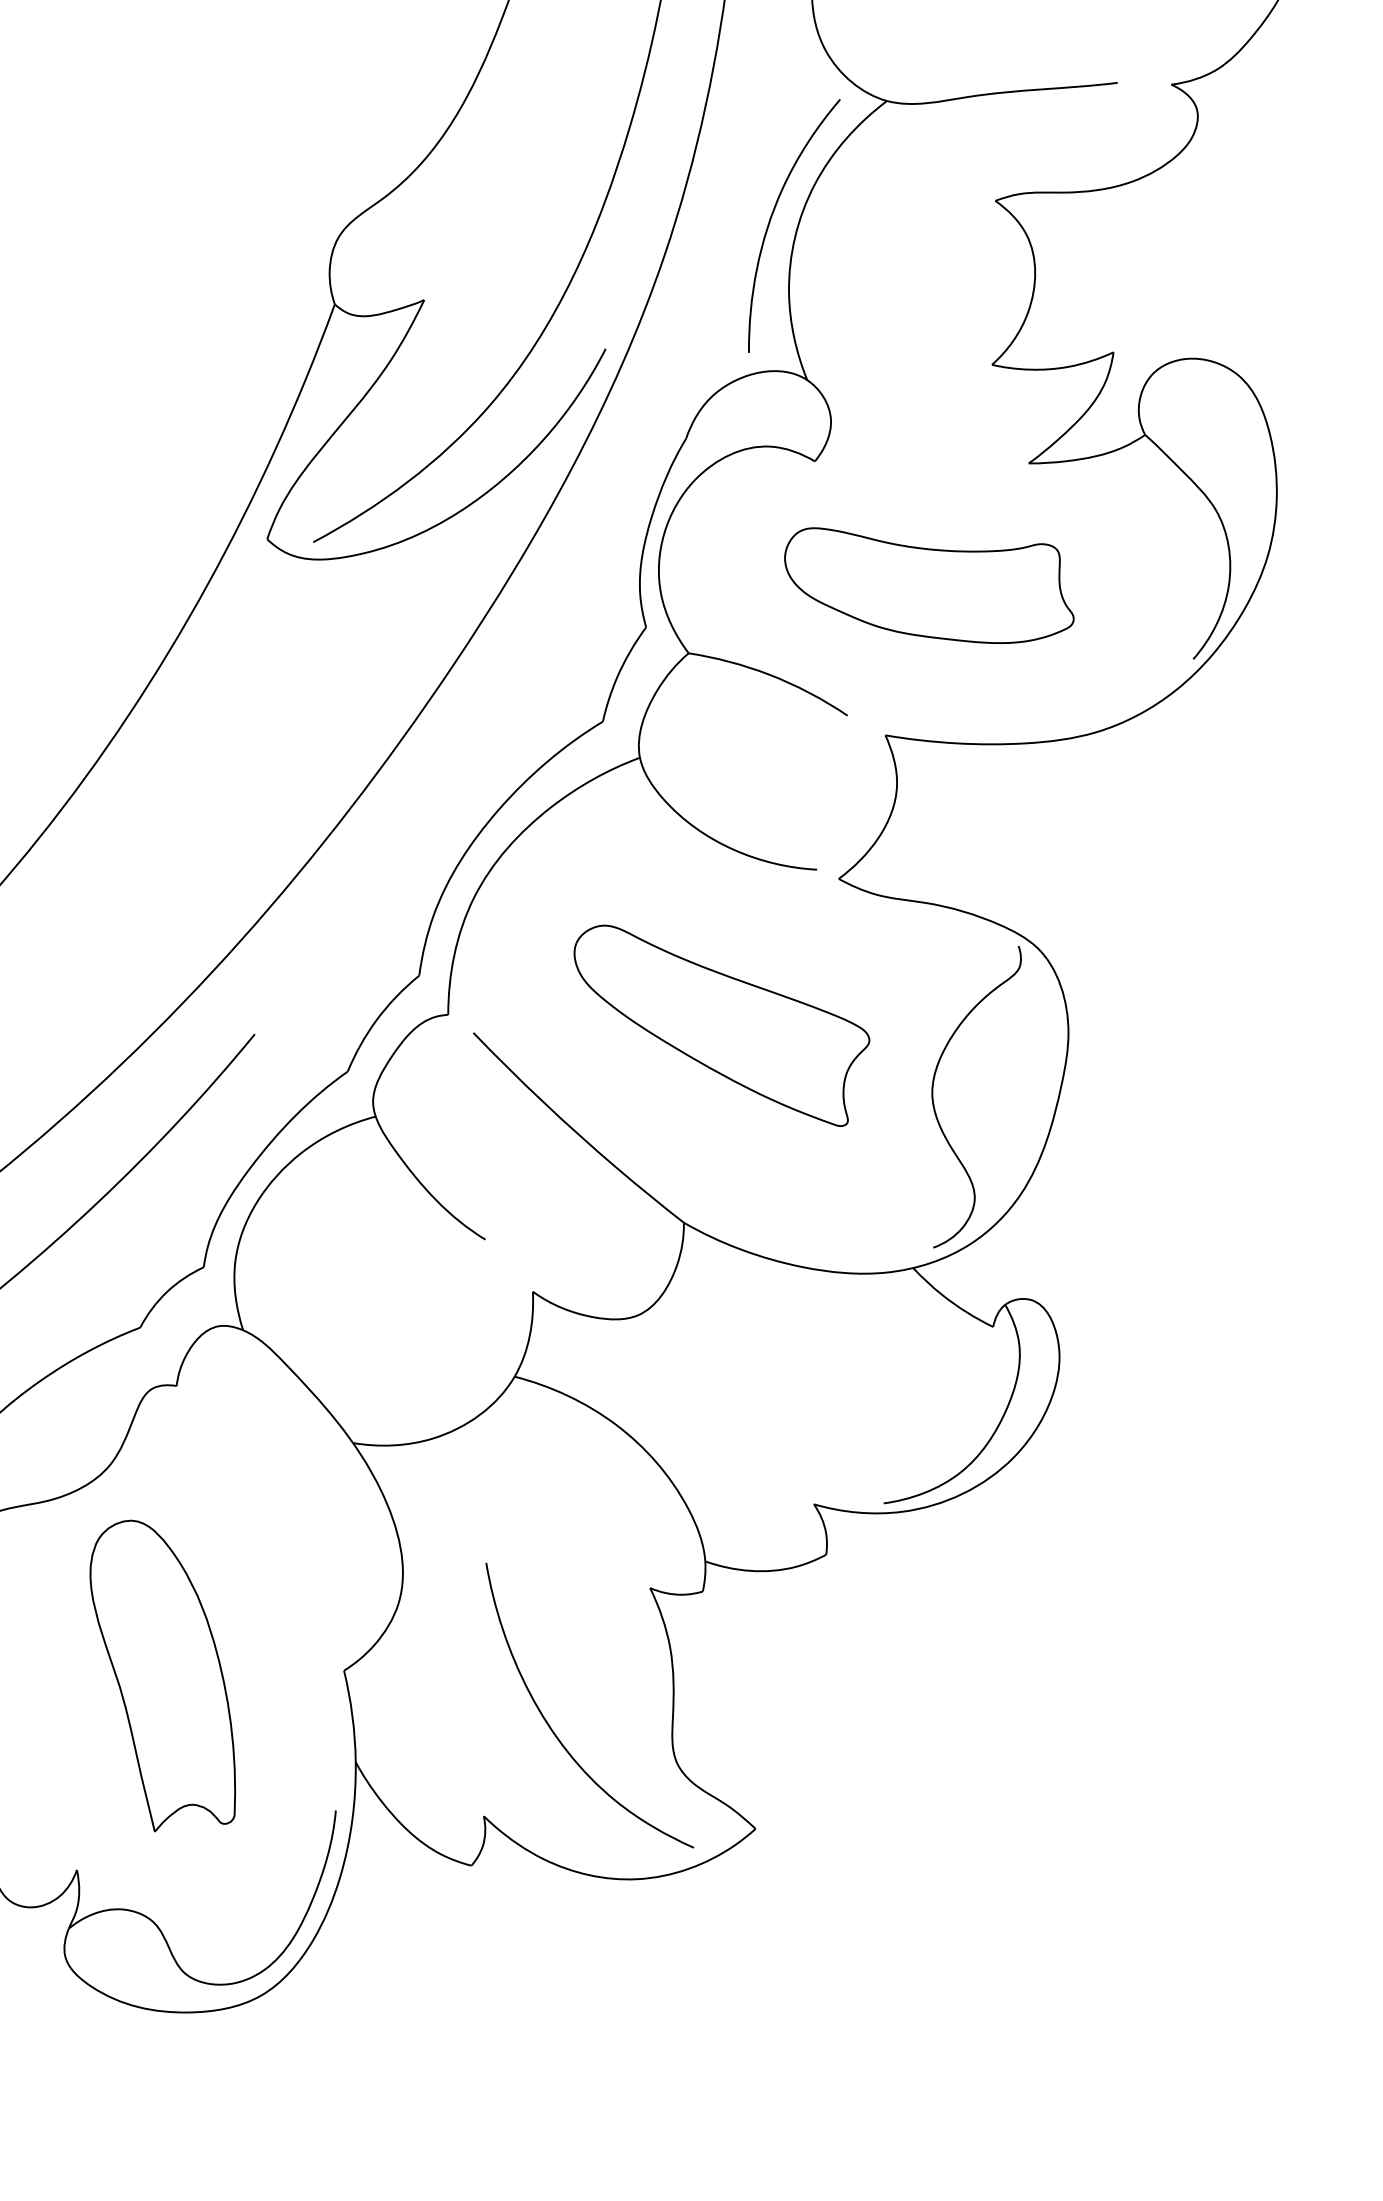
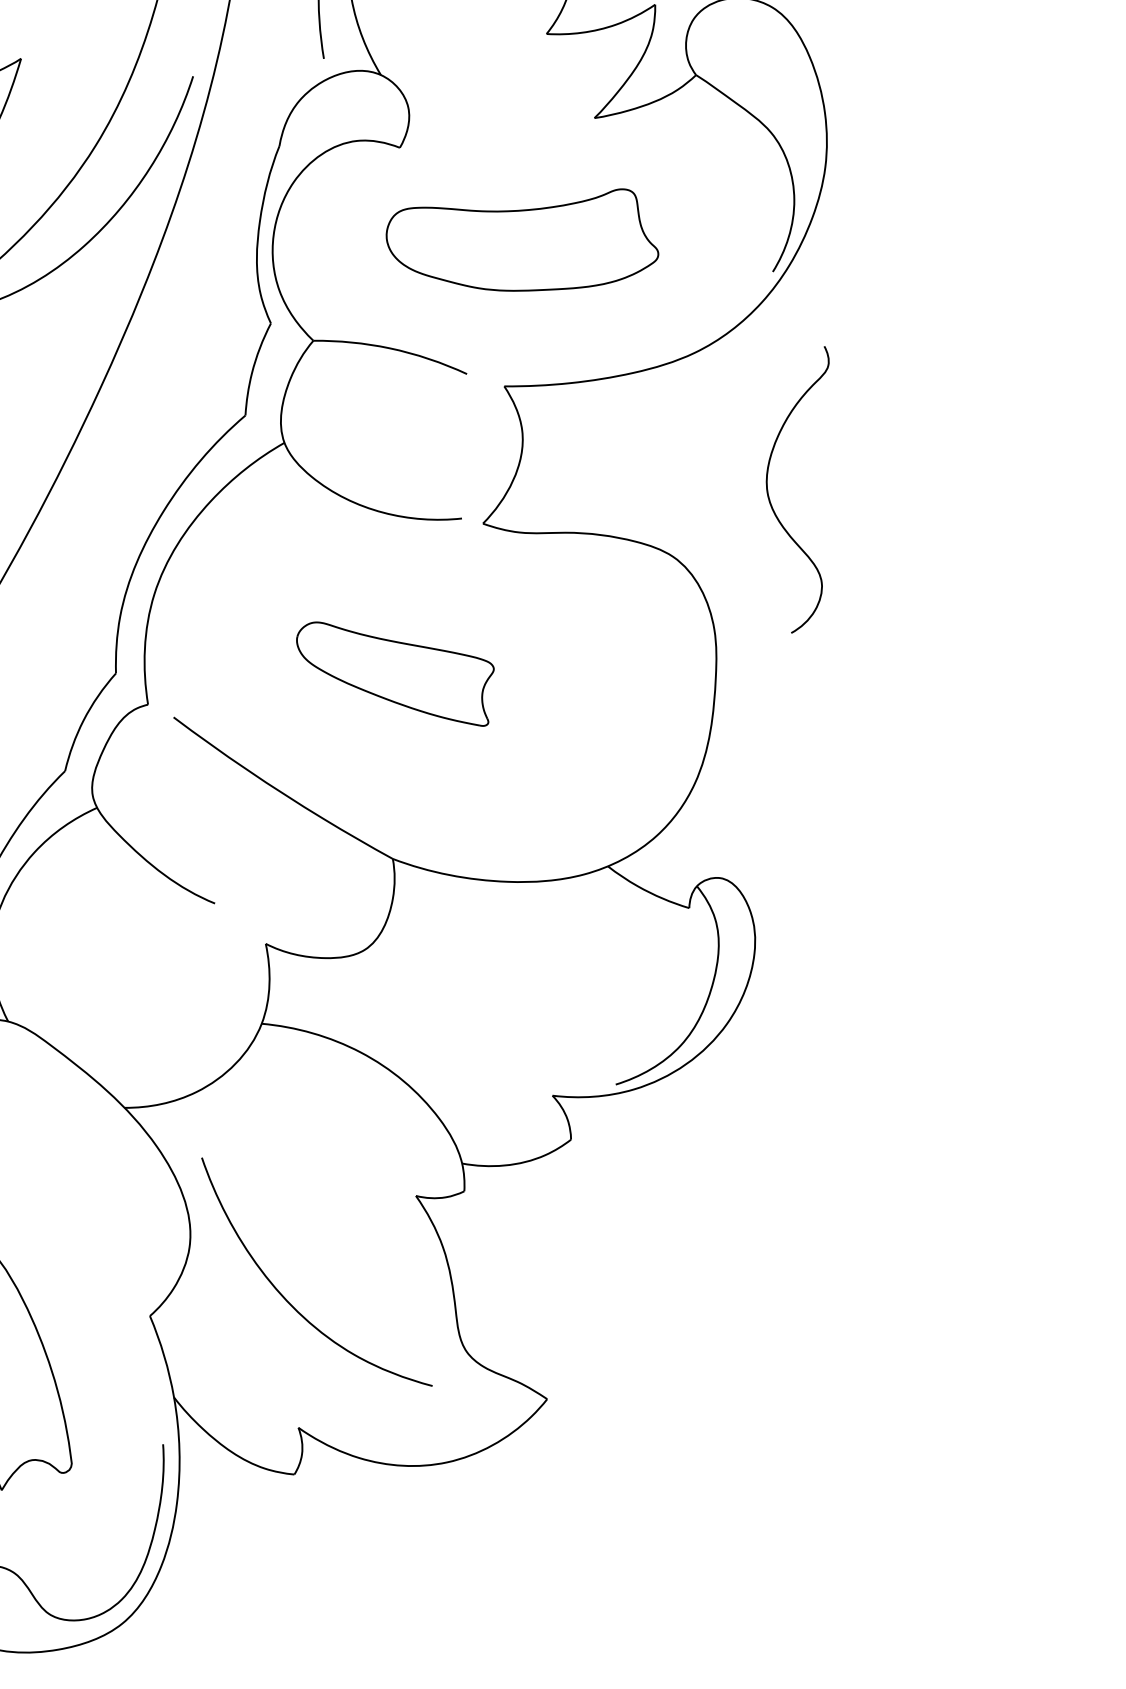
part: (721, 1025) -> (398, 674), size x0.7
curve: (934, 1103) -> (771, 501), moved
curve: (553, 1730) -> (287, 1300), moved

